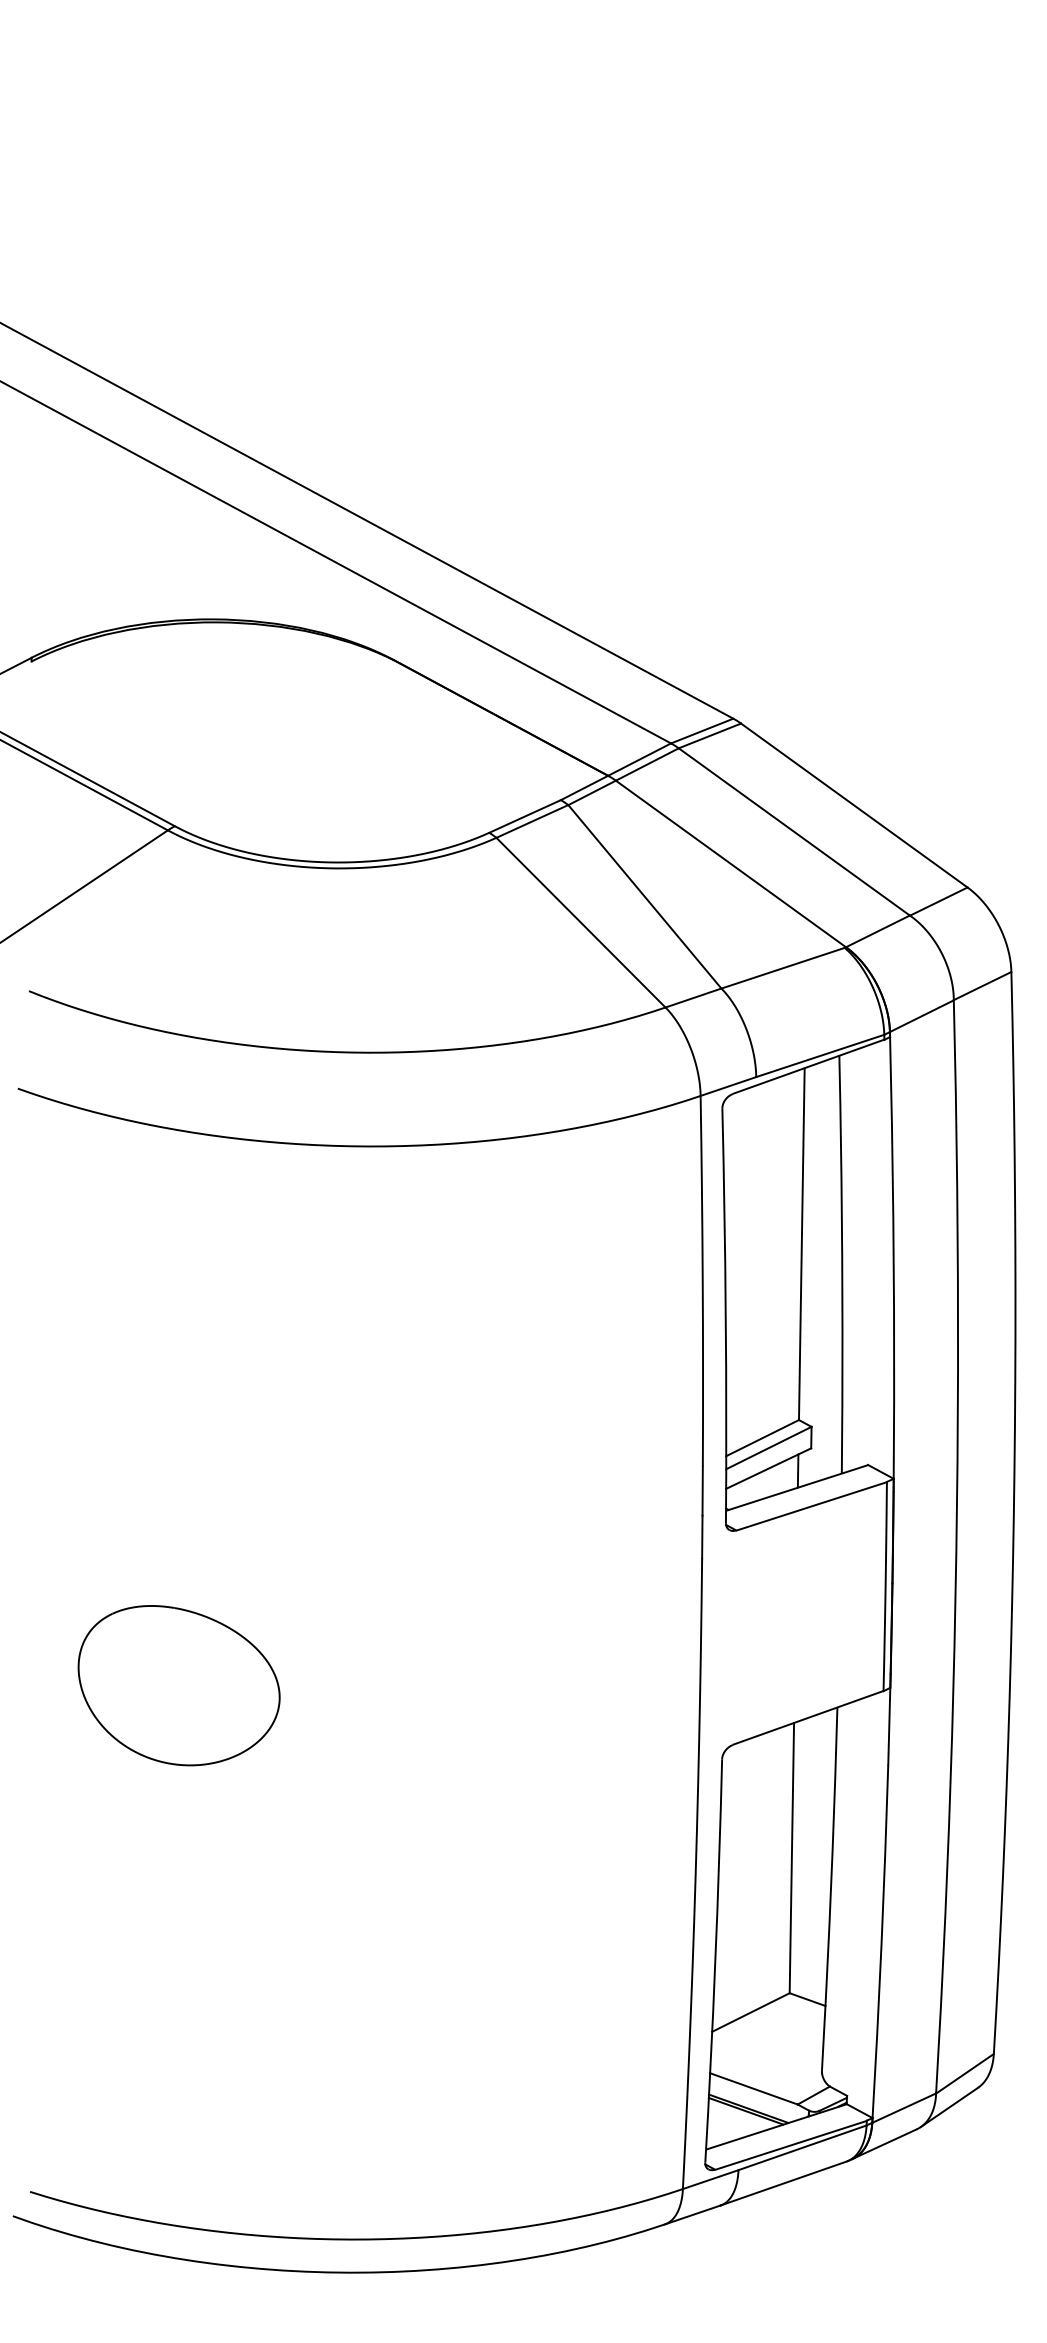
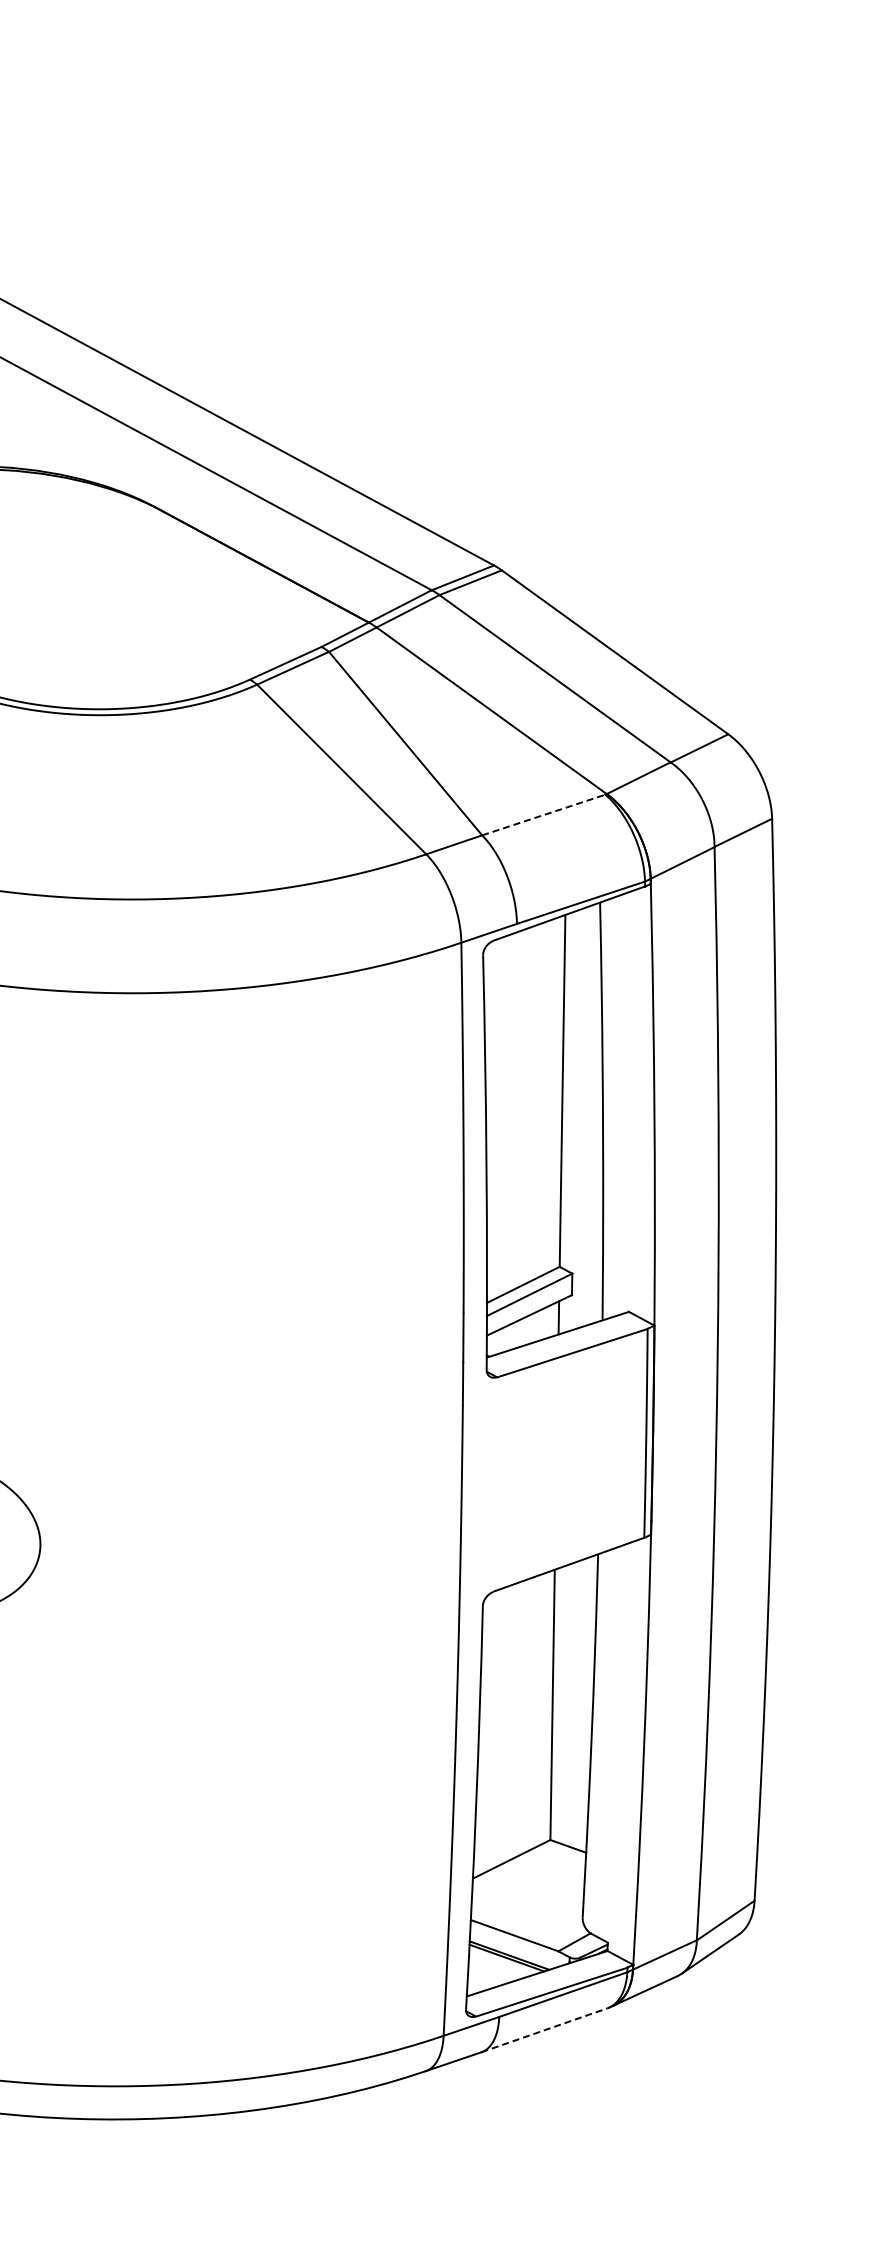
line: (783, 968) -> (544, 815), solid -> dashed
line: (783, 2183) -> (544, 2030), solid -> dashed

